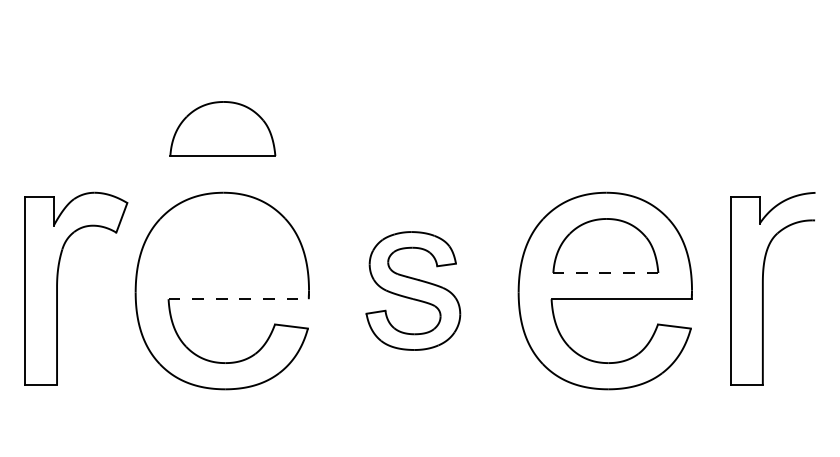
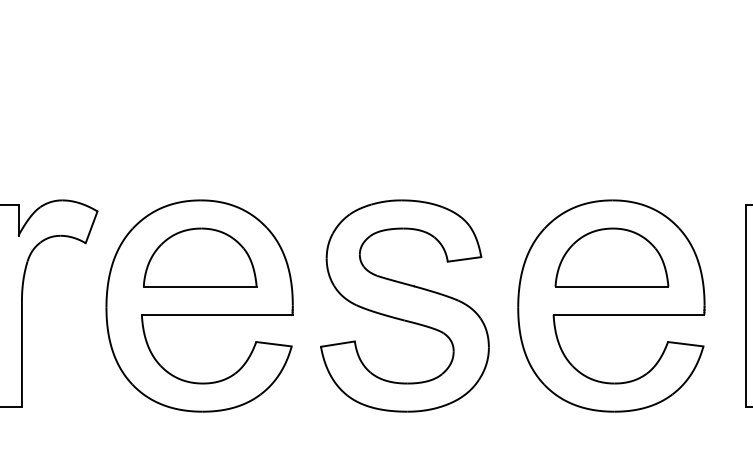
part: (222, 128) -> (199, 257), moved
line: (605, 272) -> (611, 286), dashed -> solid
part: (413, 290) -> (405, 305), size x1.67
line: (239, 299) -> (218, 315), dashed -> solid

